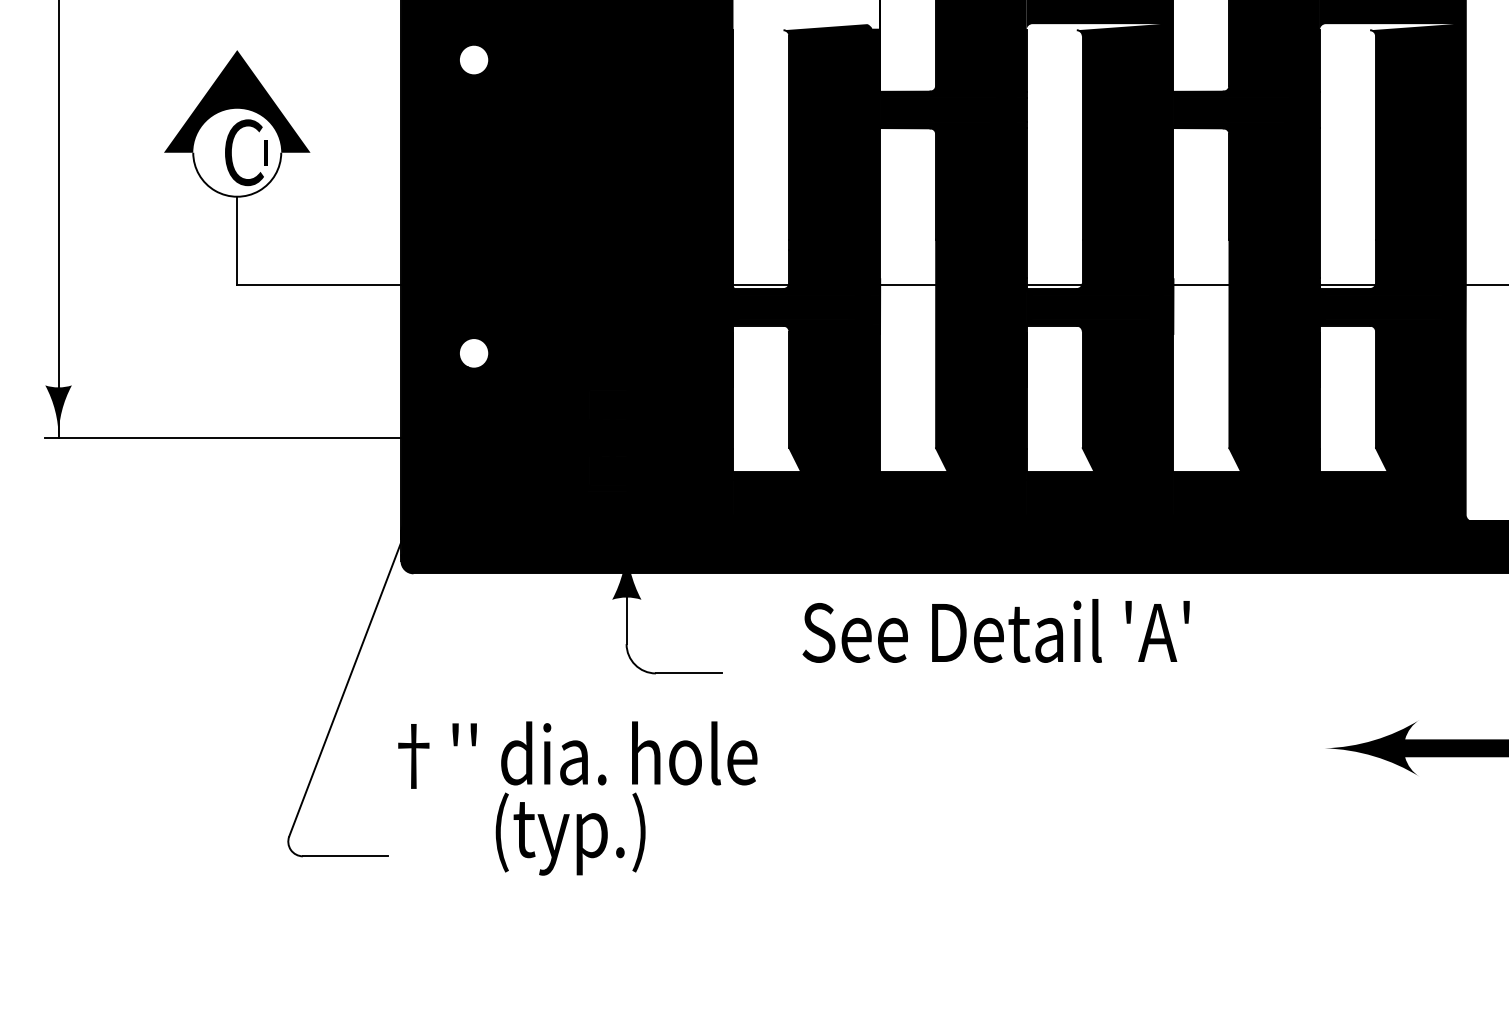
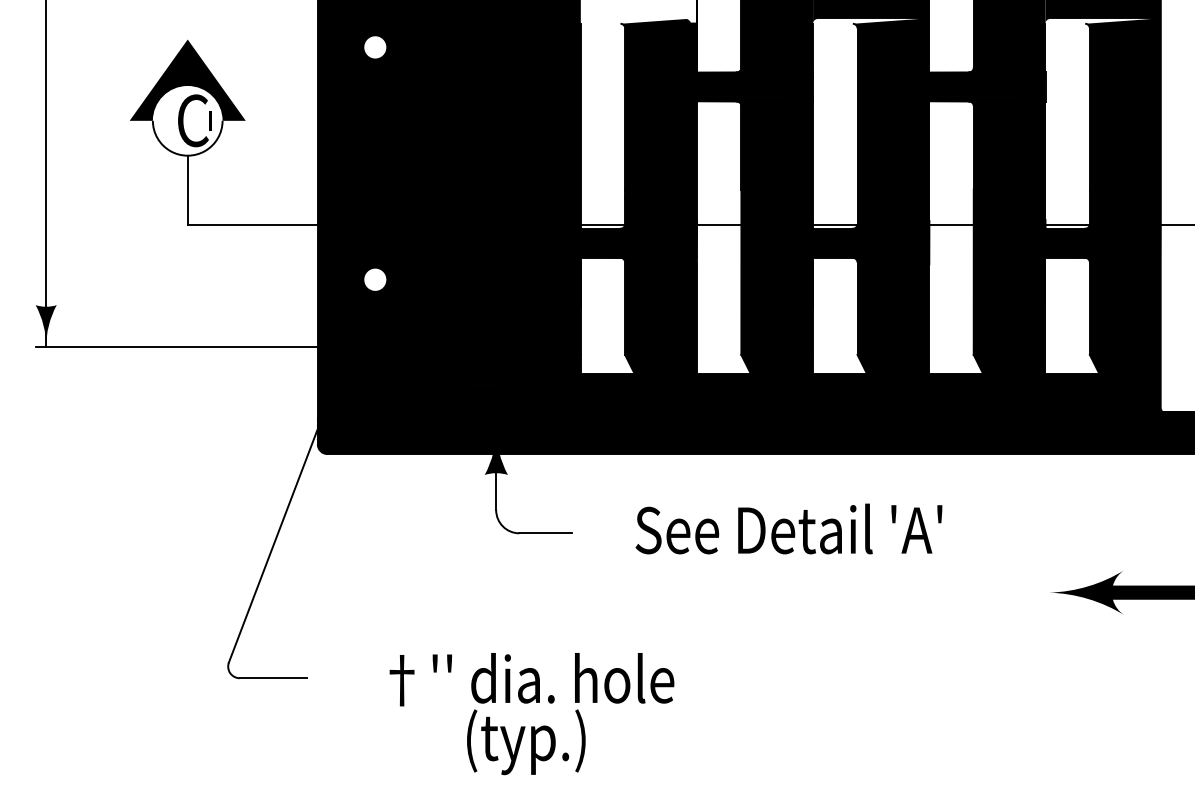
text: (995, 630) -> (788, 528), moved
text: (577, 798) -> (531, 714), moved

